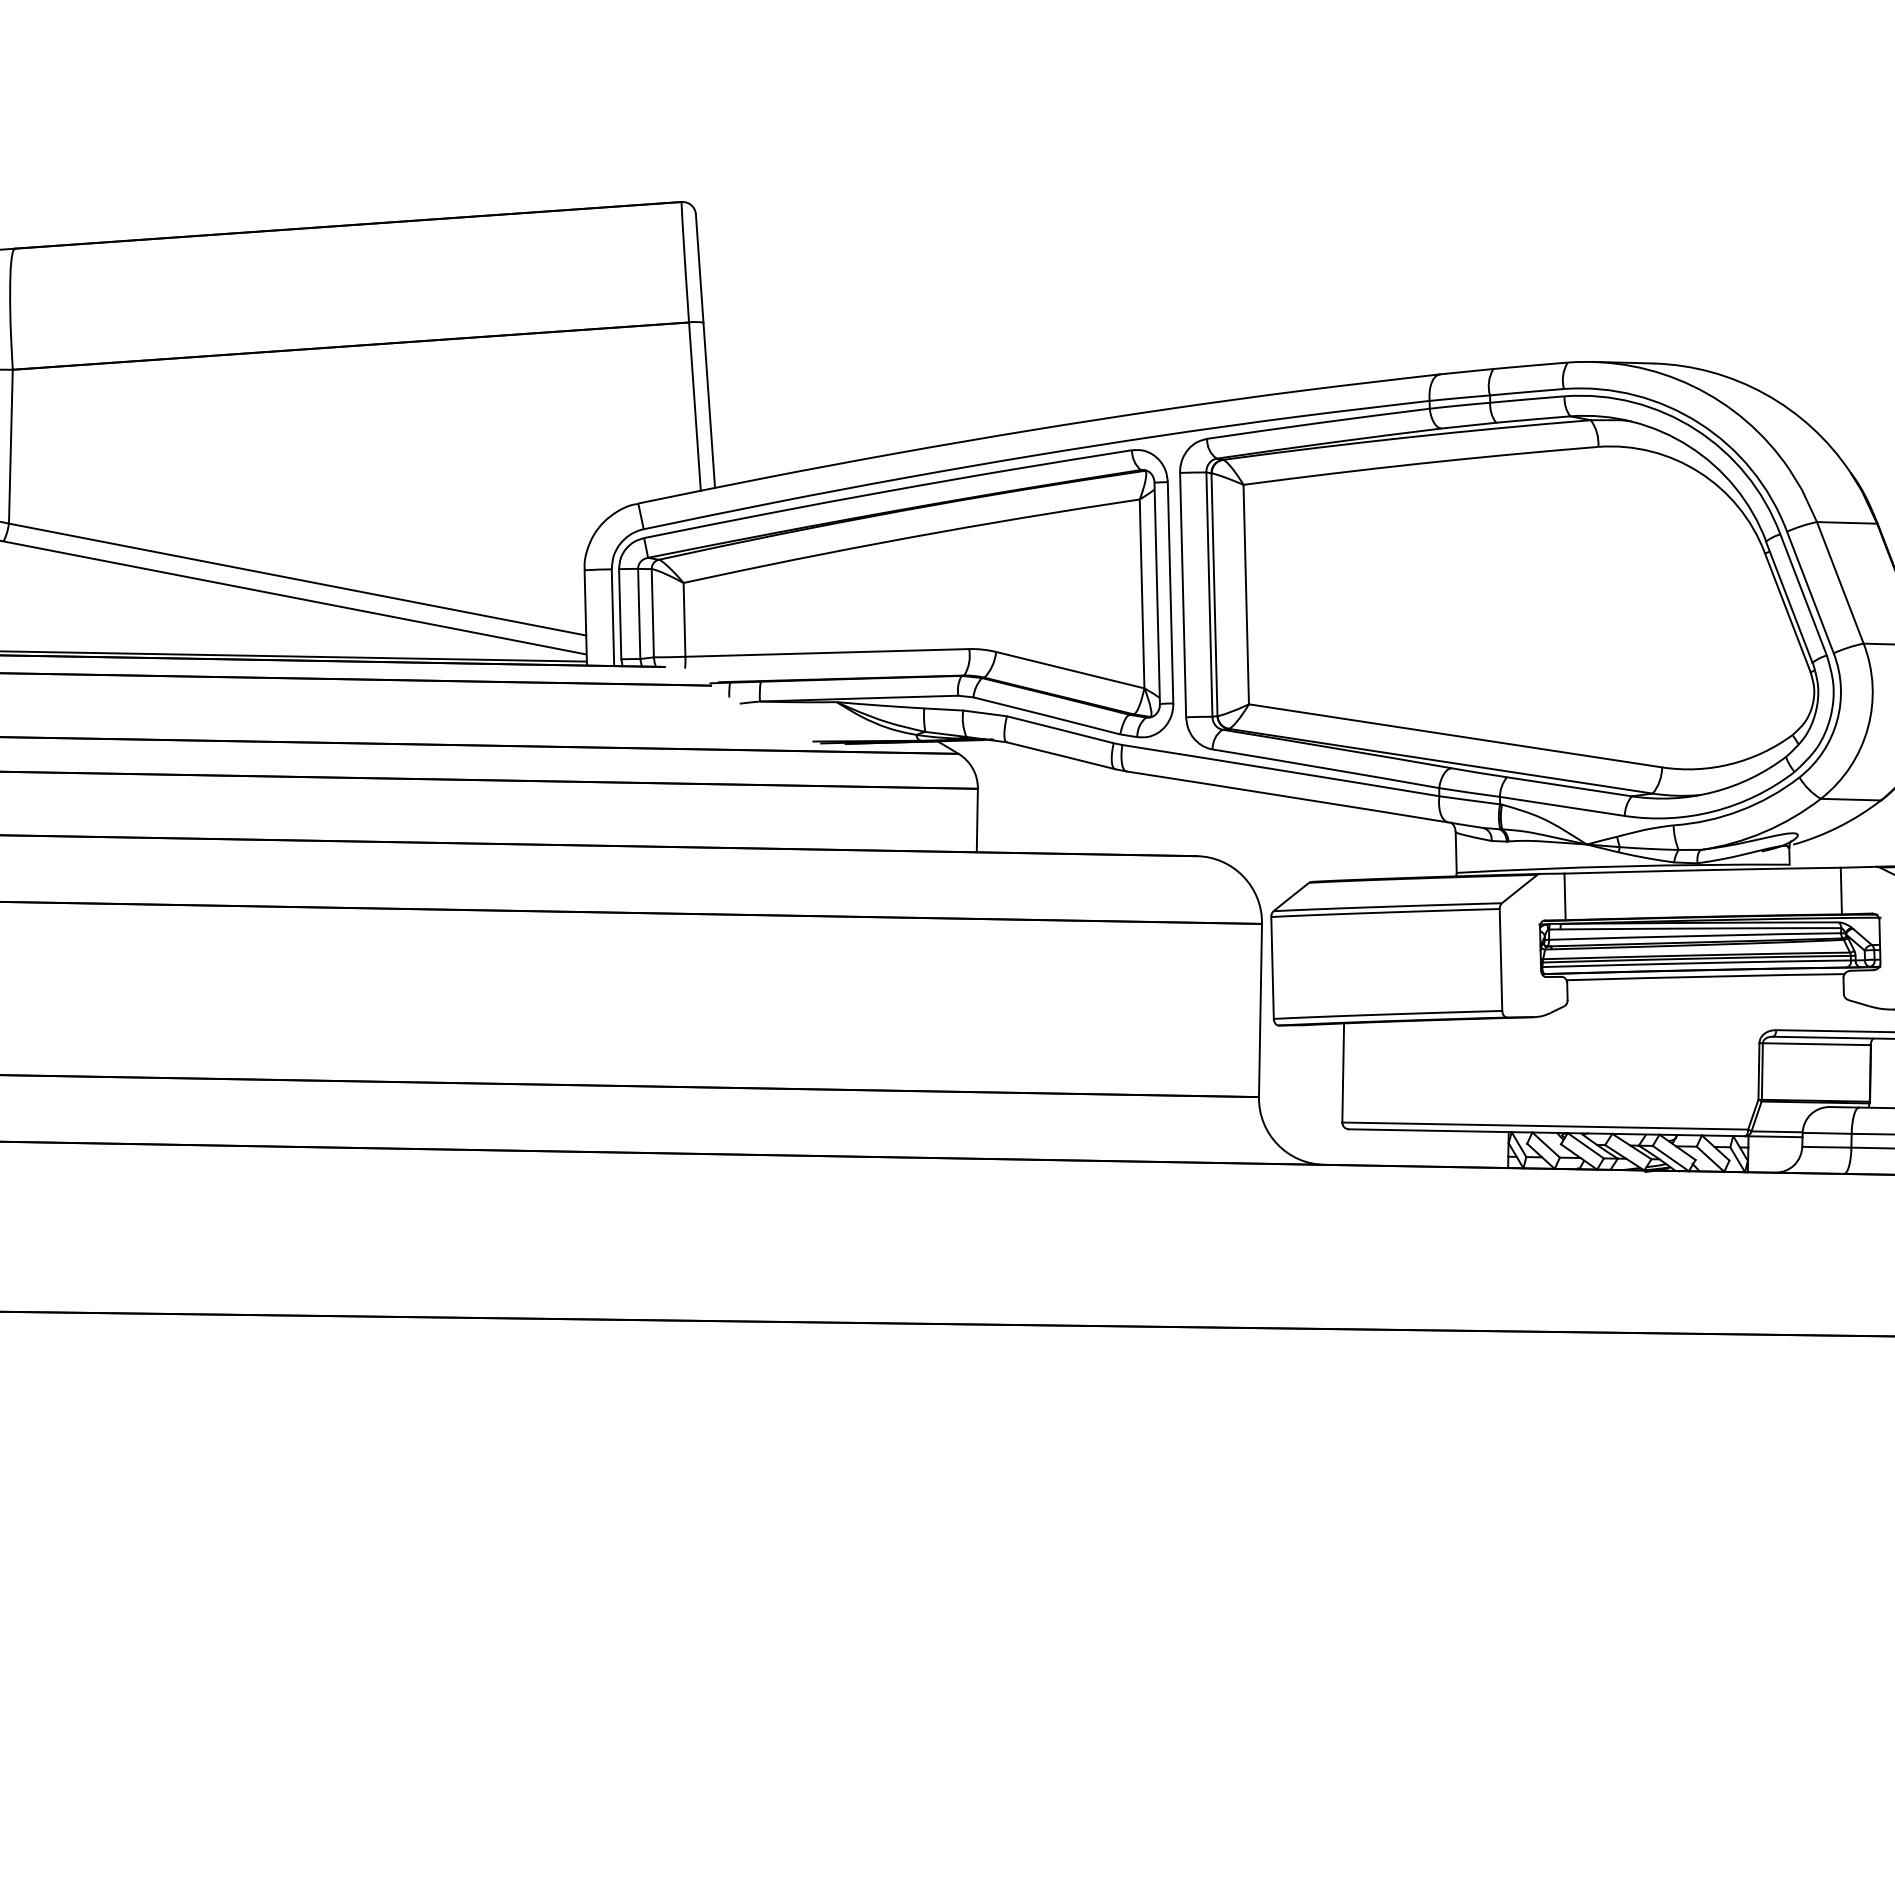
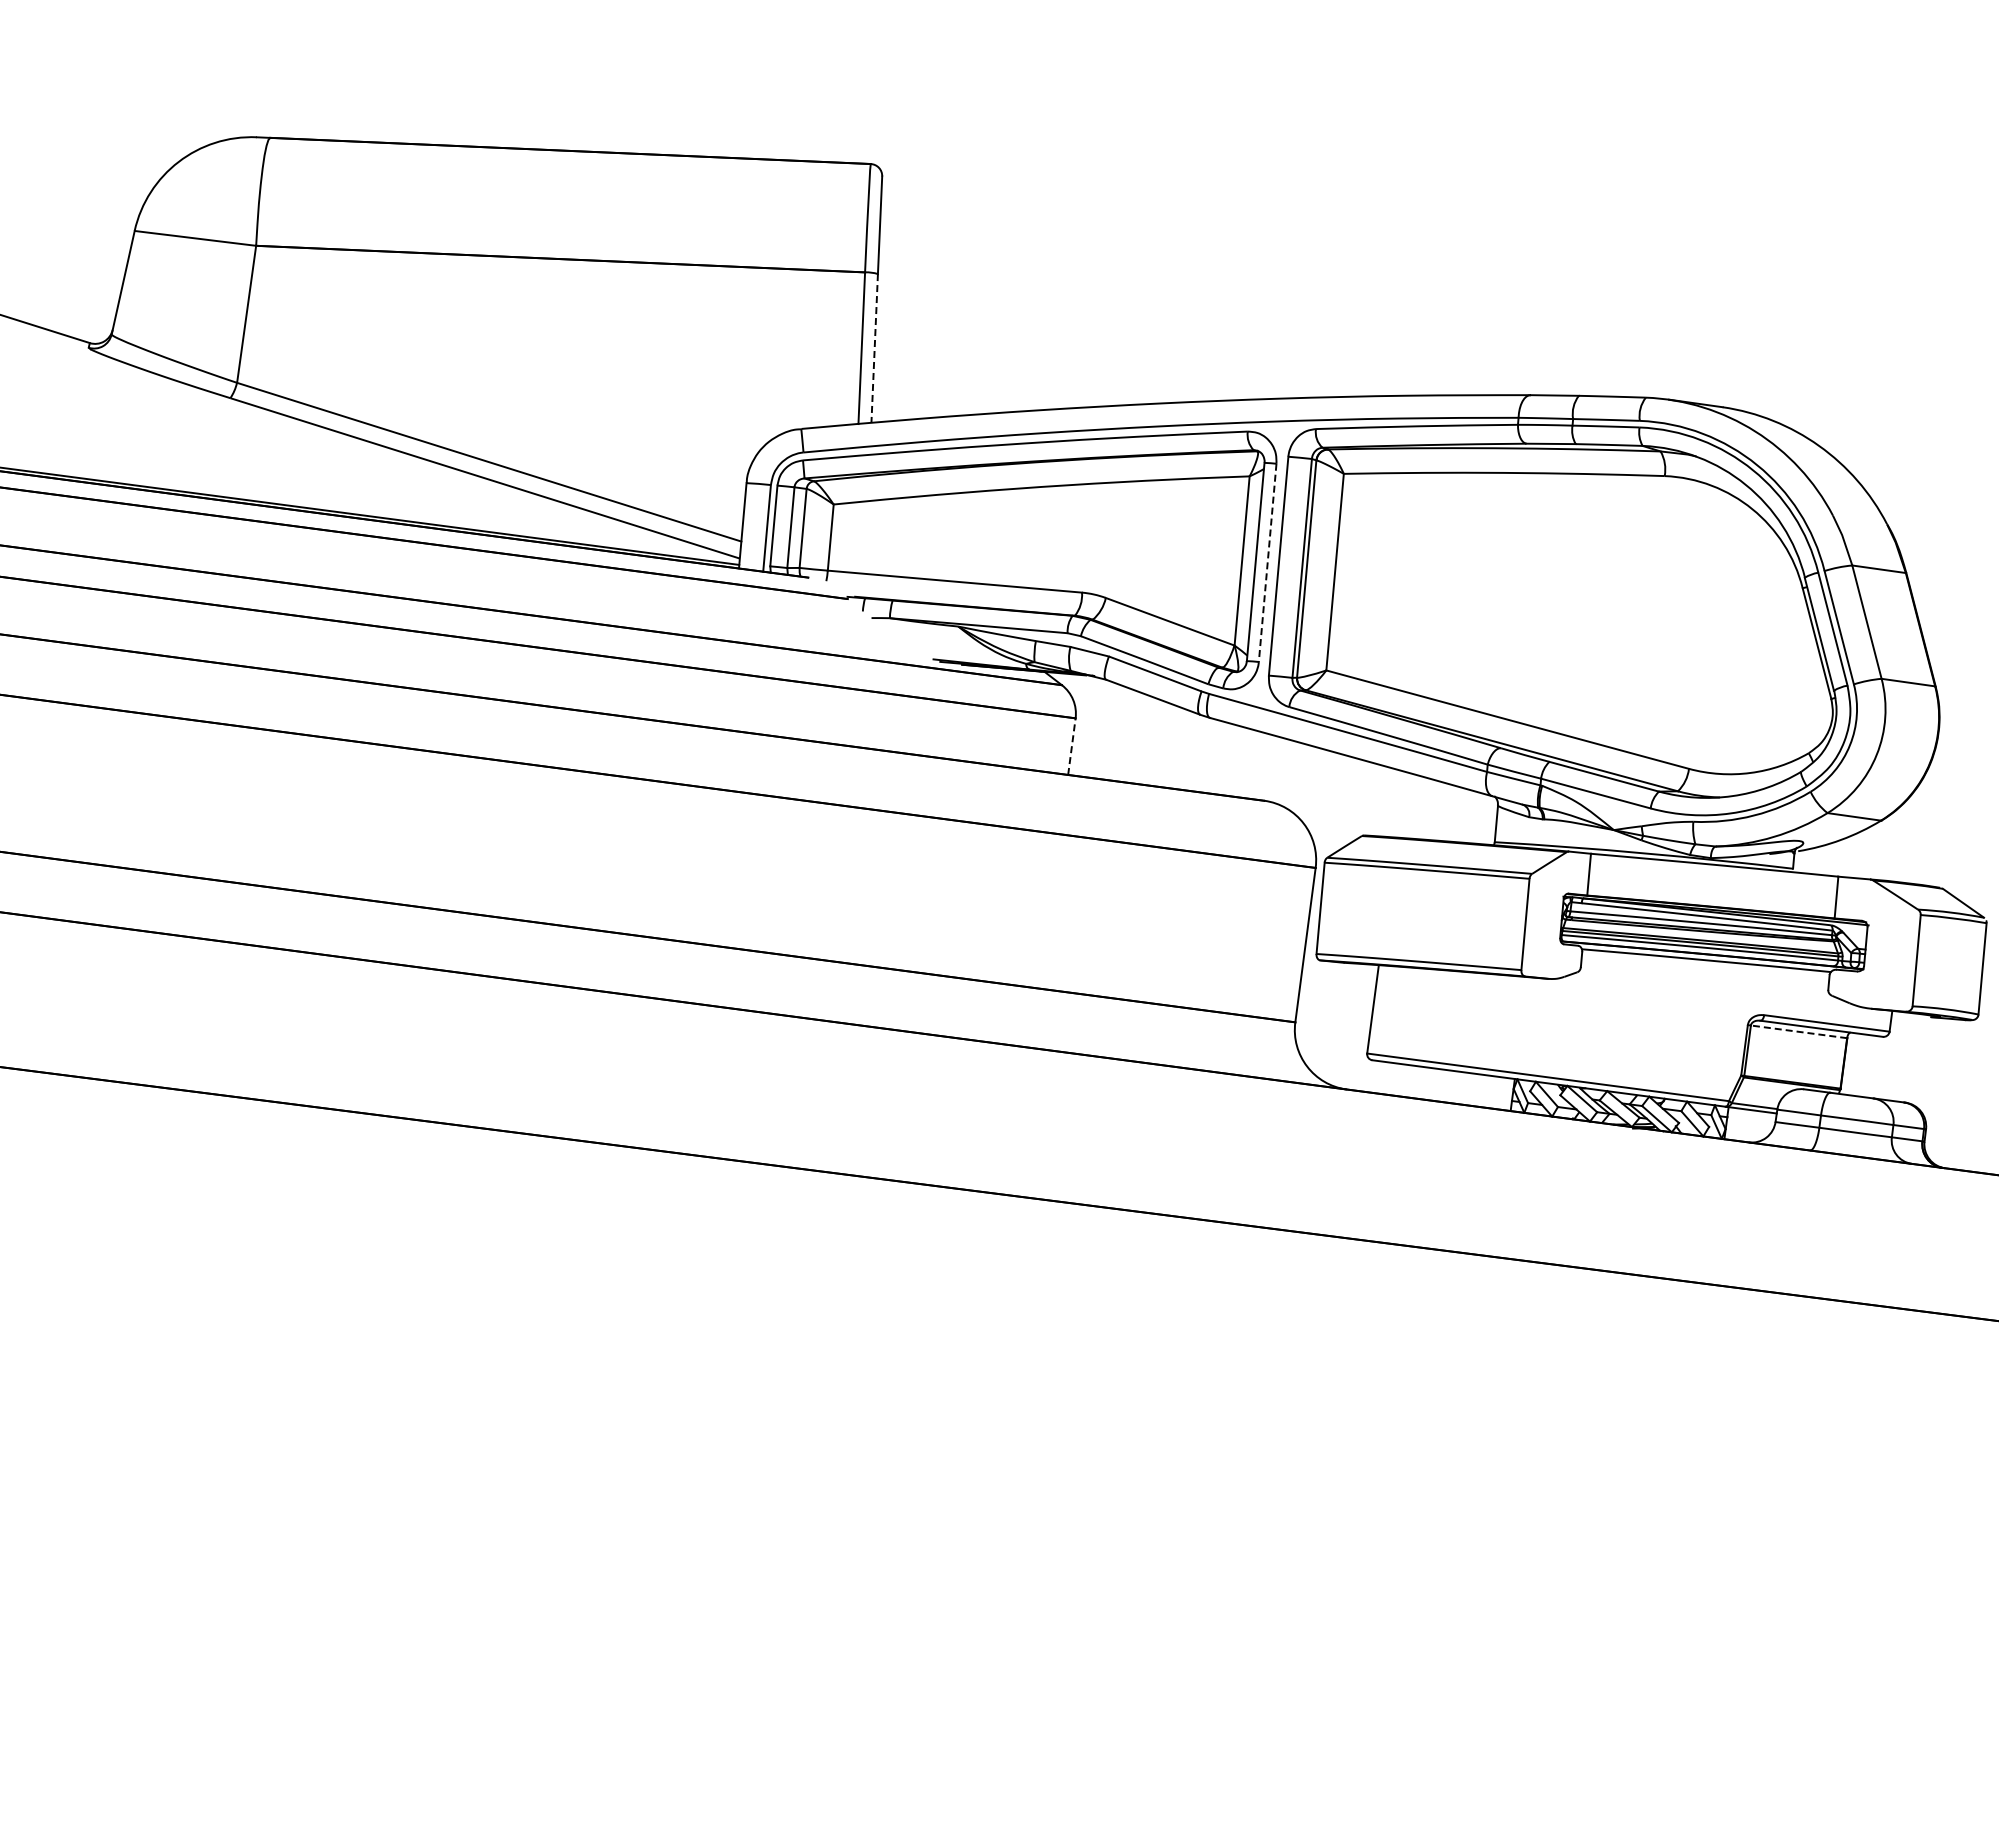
line: (709, 405) -> (874, 348), solid -> dashed
line: (1170, 592) -> (1267, 562), solid -> dashed
line: (976, 820) -> (1071, 746), solid -> dashed
line: (1817, 1043) -> (1799, 1031), solid -> dashed

